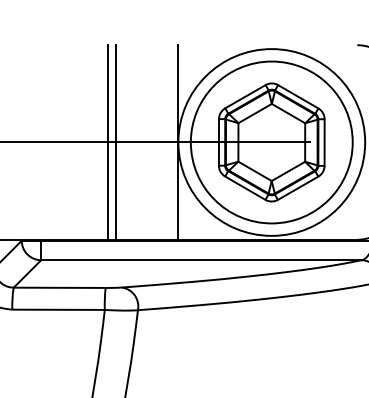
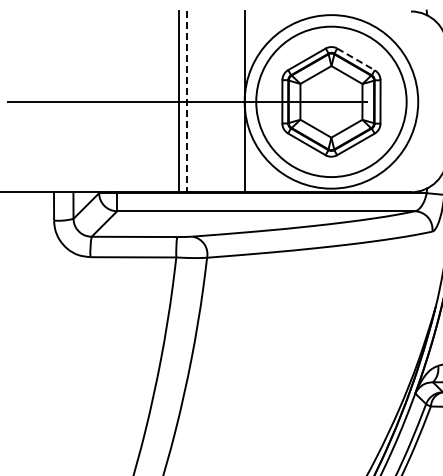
line: (298, 96) -> (356, 59), solid -> dashed
line: (115, 143) -> (186, 102), solid -> dashed

